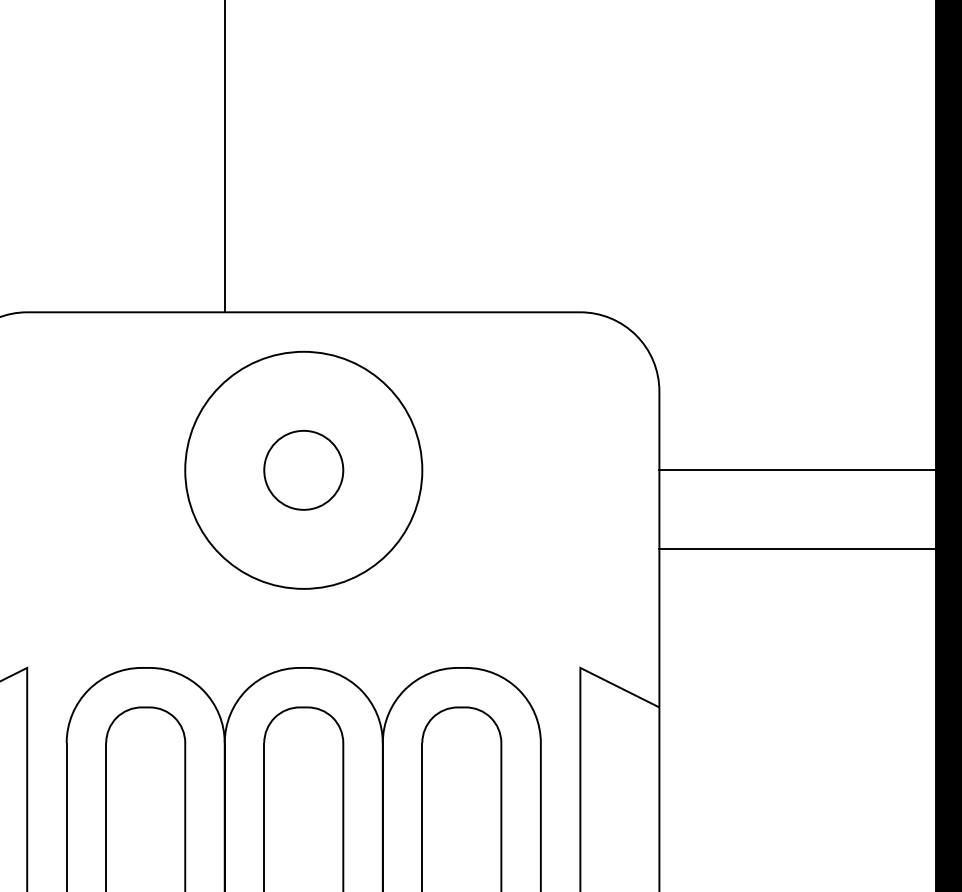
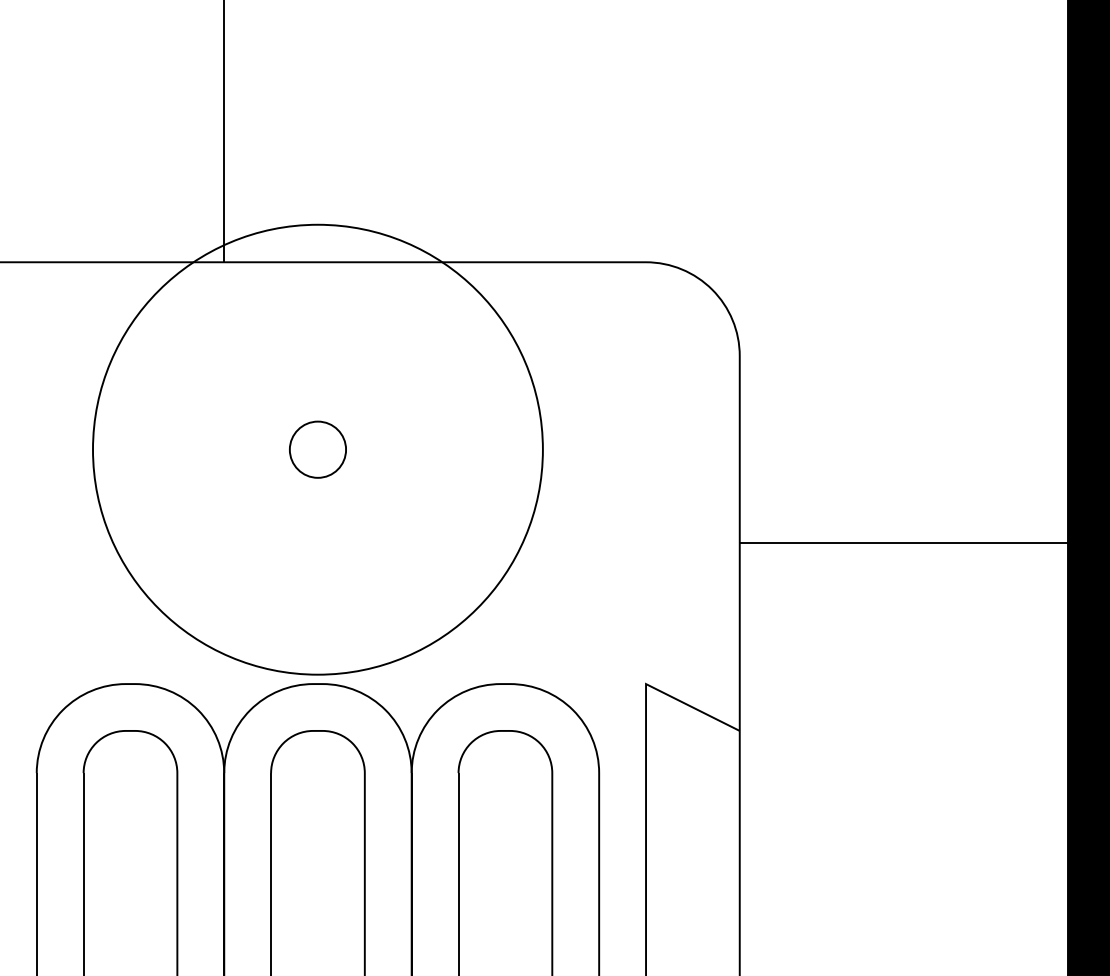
circle: (303, 469) -> (317, 448), size x0.6
circle: (303, 469) -> (317, 448), size x1.6
line: (797, 470) -> (903, 449), removed

